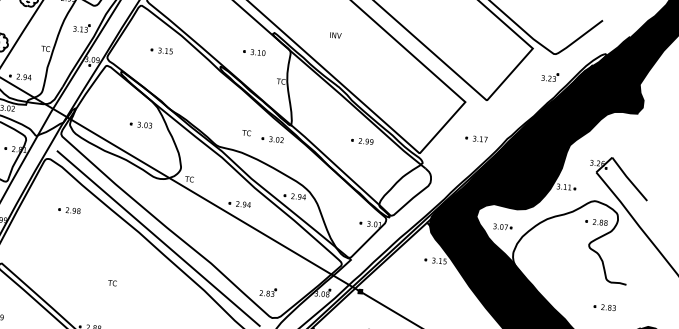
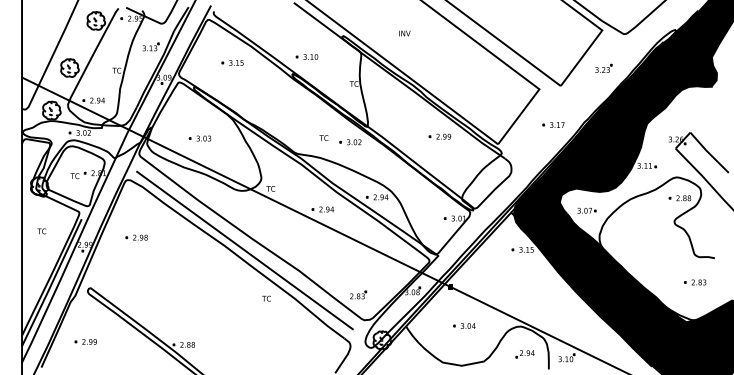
part: (253, 51) -> (306, 56), moved
part: (549, 76) -> (603, 67), moved
part: (140, 124) -> (199, 138), moved
part: (69, 210) -> (136, 237), moved
text: (112, 282) -> (266, 298), moved

